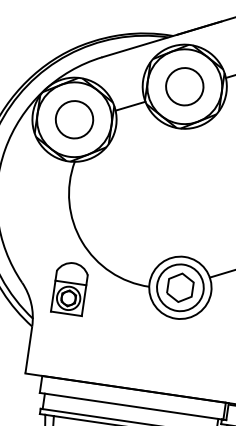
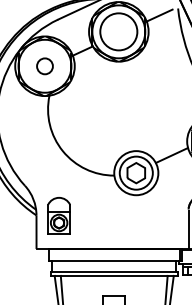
circle: (184, 86) -> (118, 31), size x1.4
circle: (73, 119) -> (44, 66), size x0.6
part: (69, 287) -> (58, 215), moved

